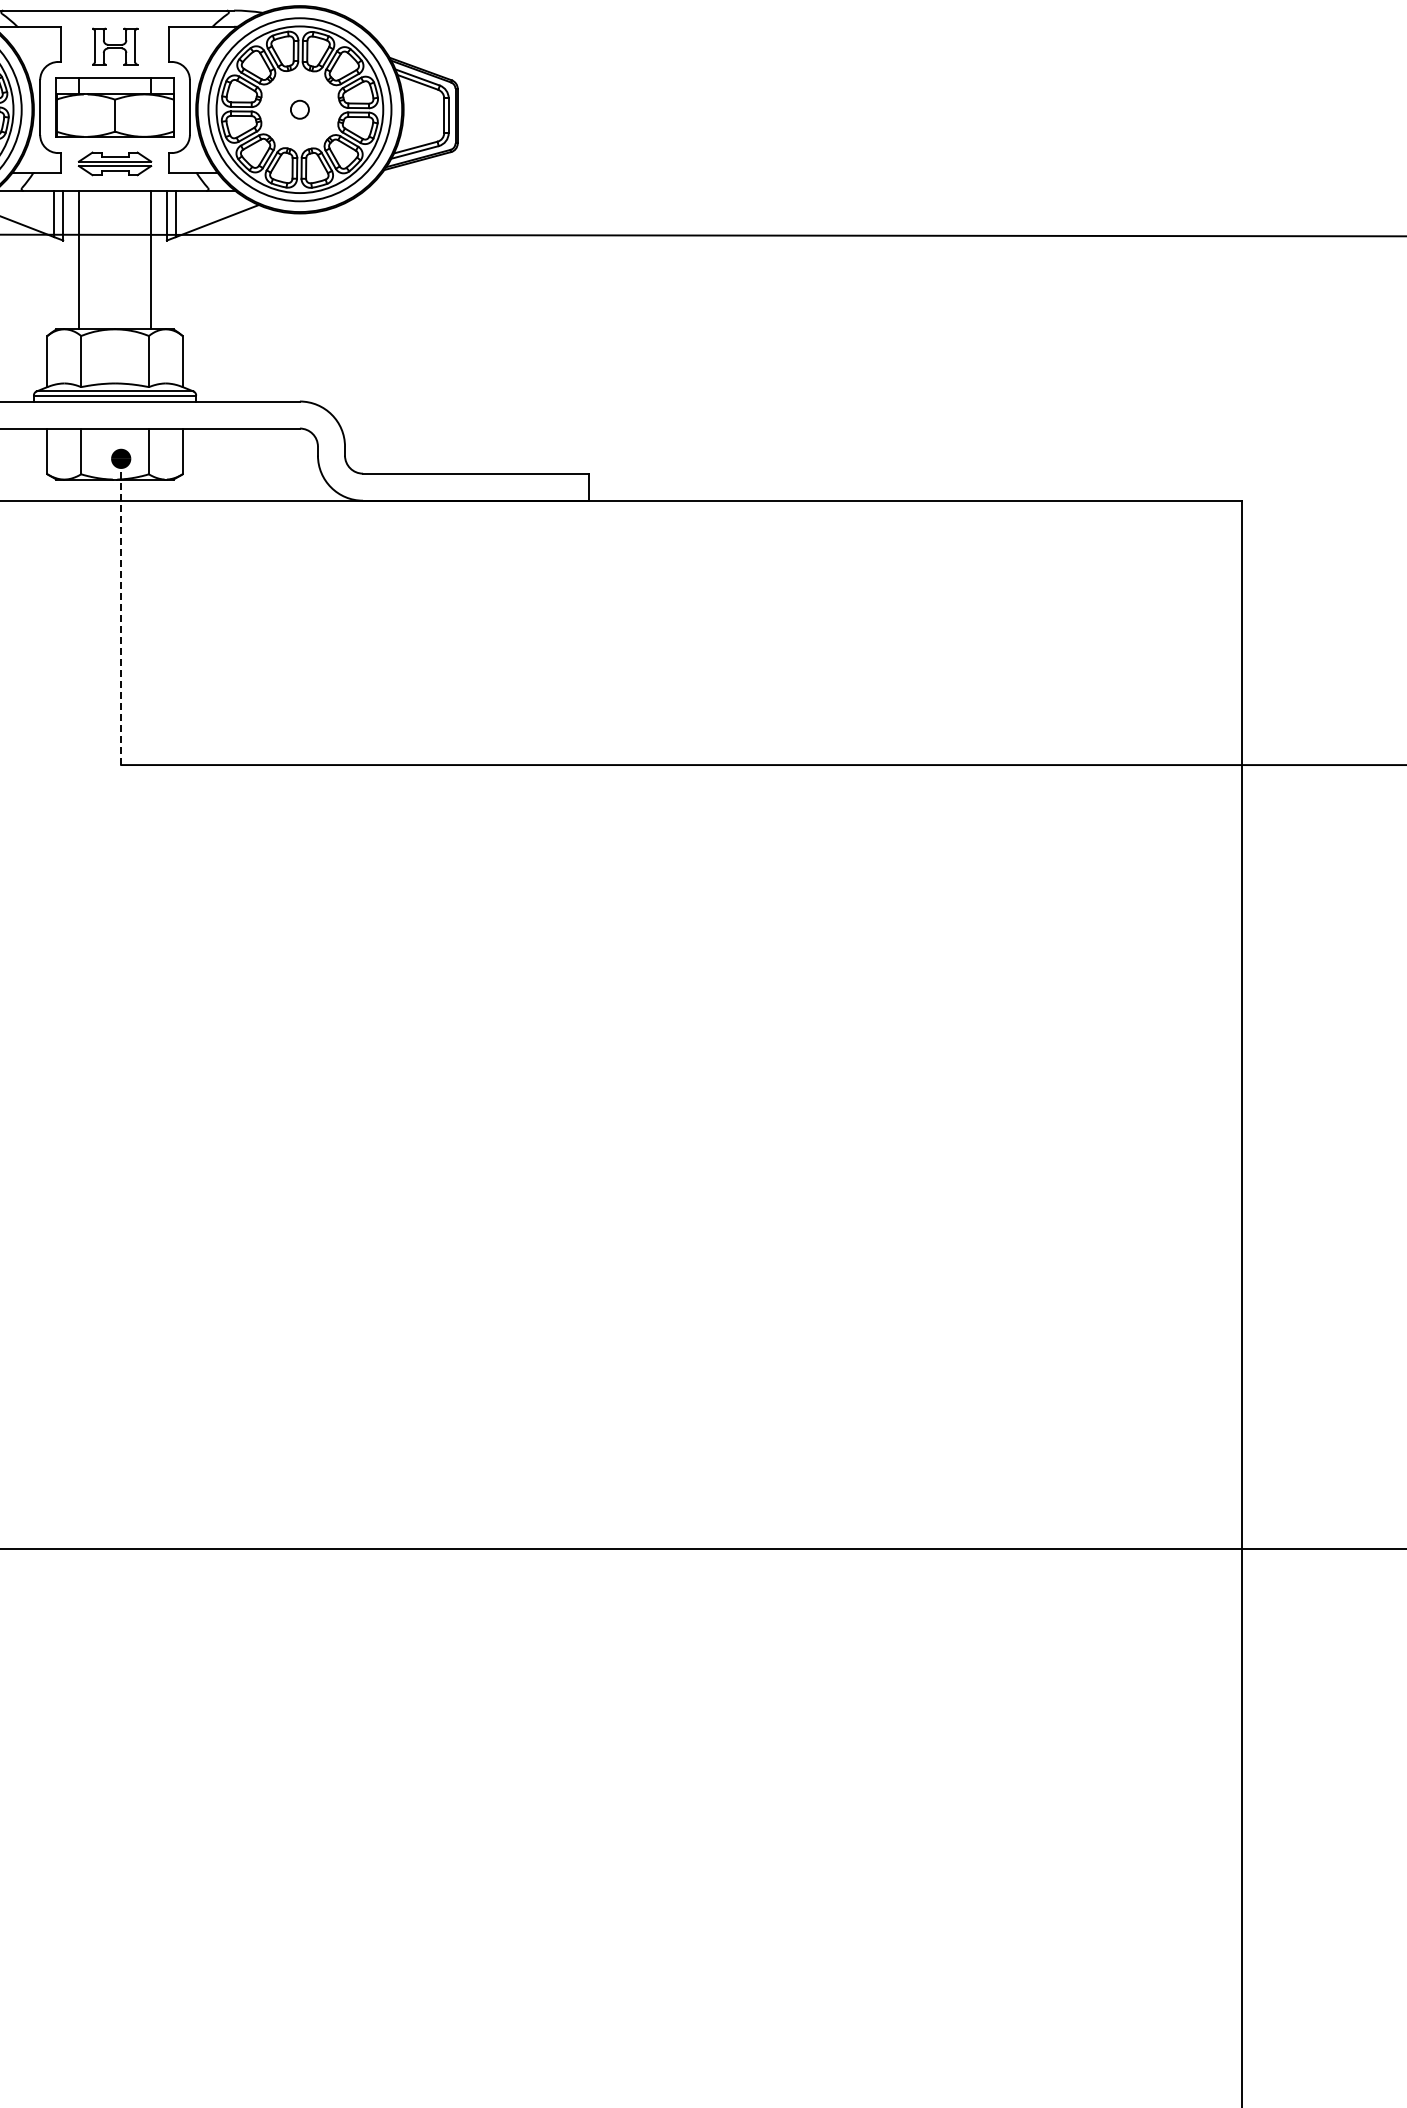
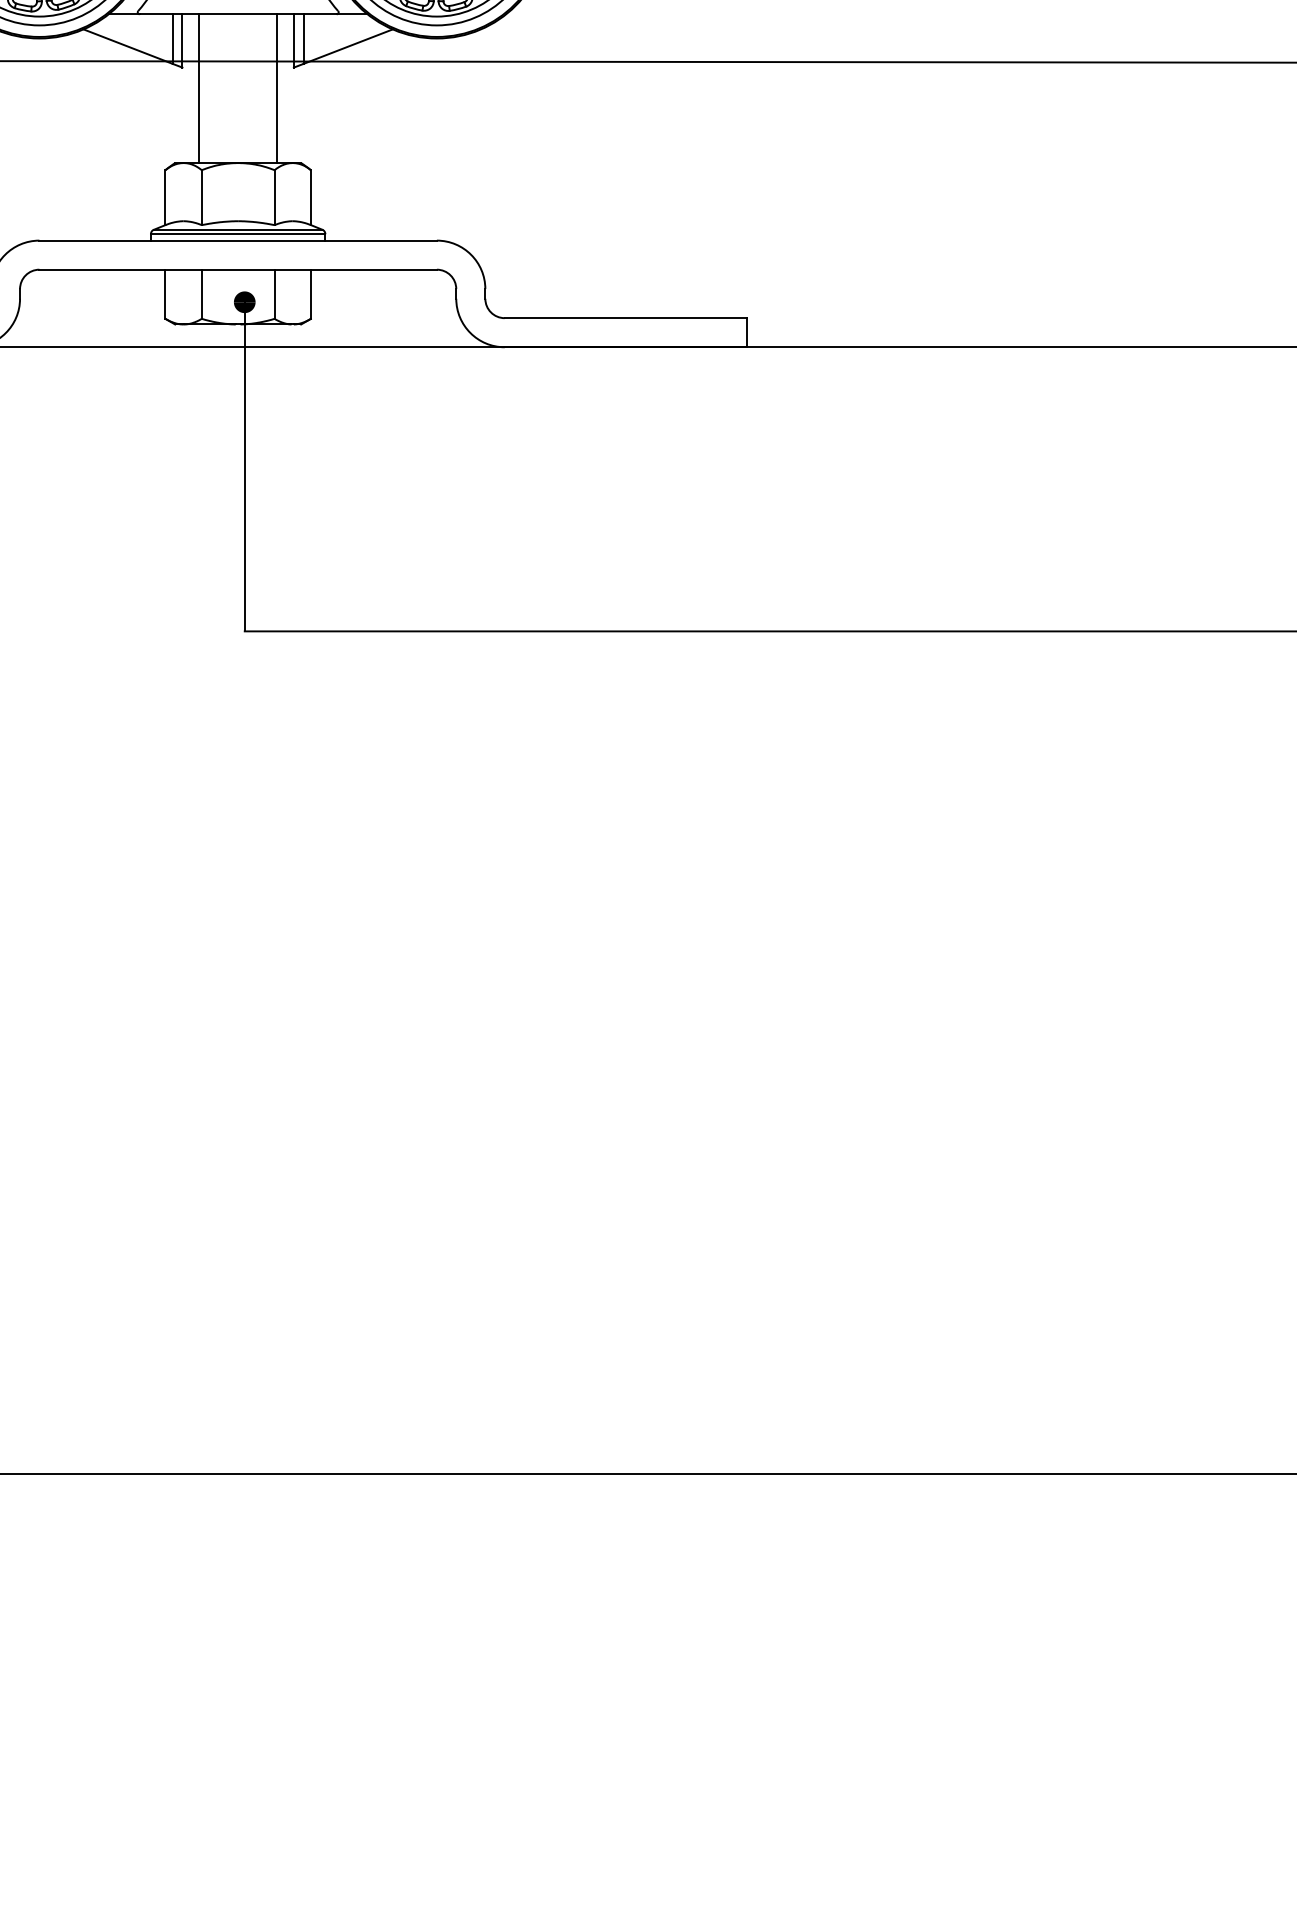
line: (121, 611) -> (245, 466), dashed -> solid

